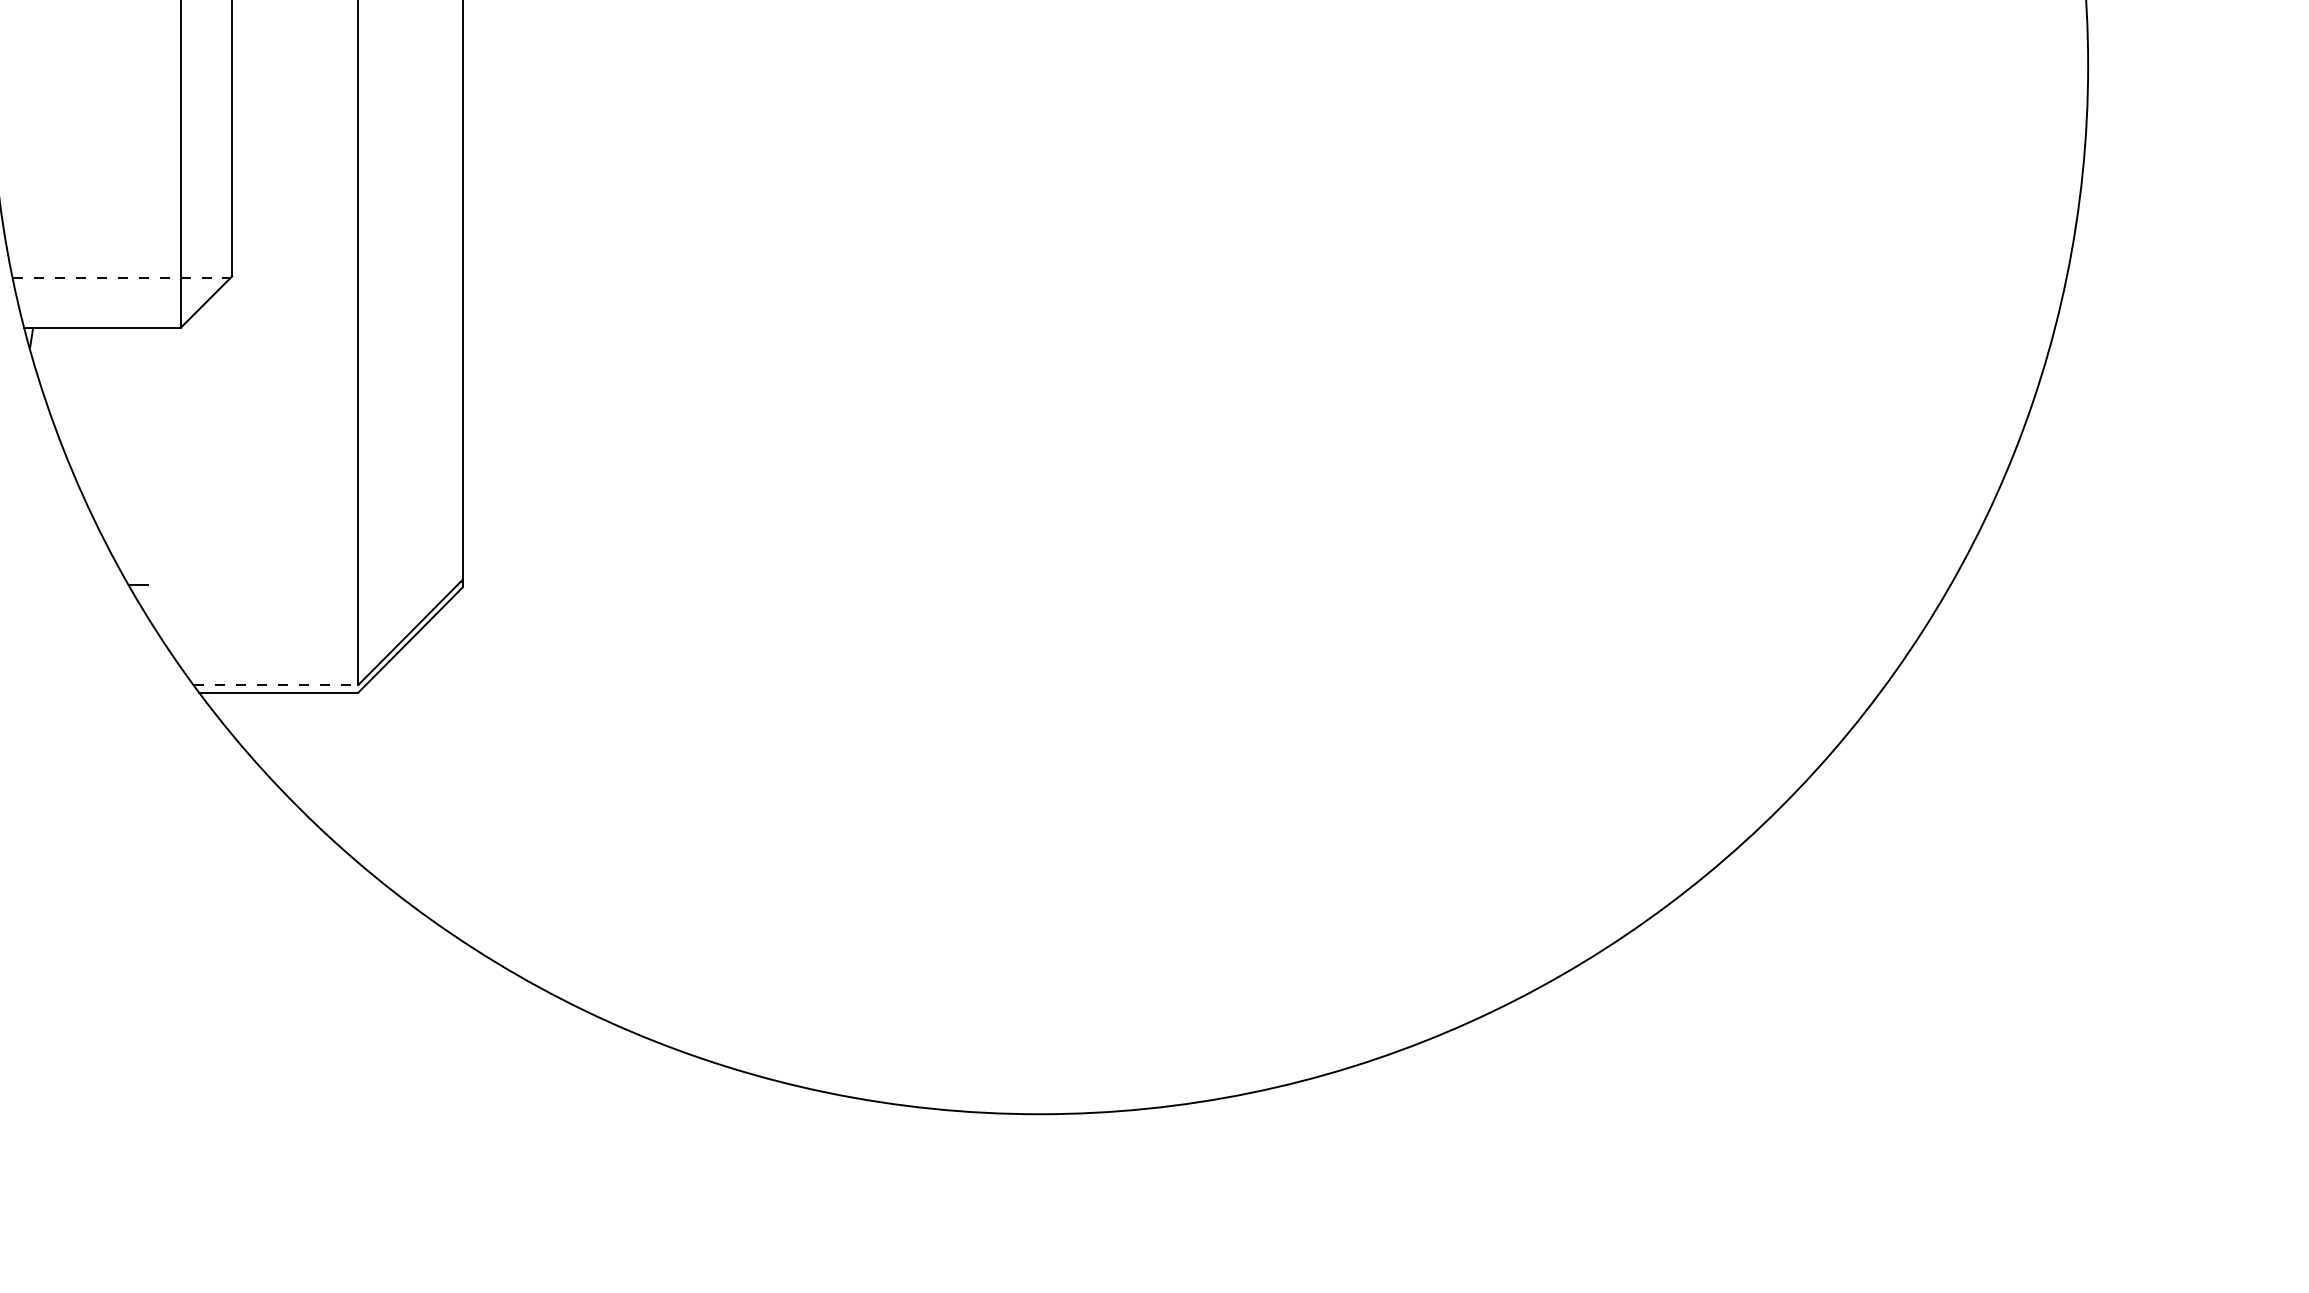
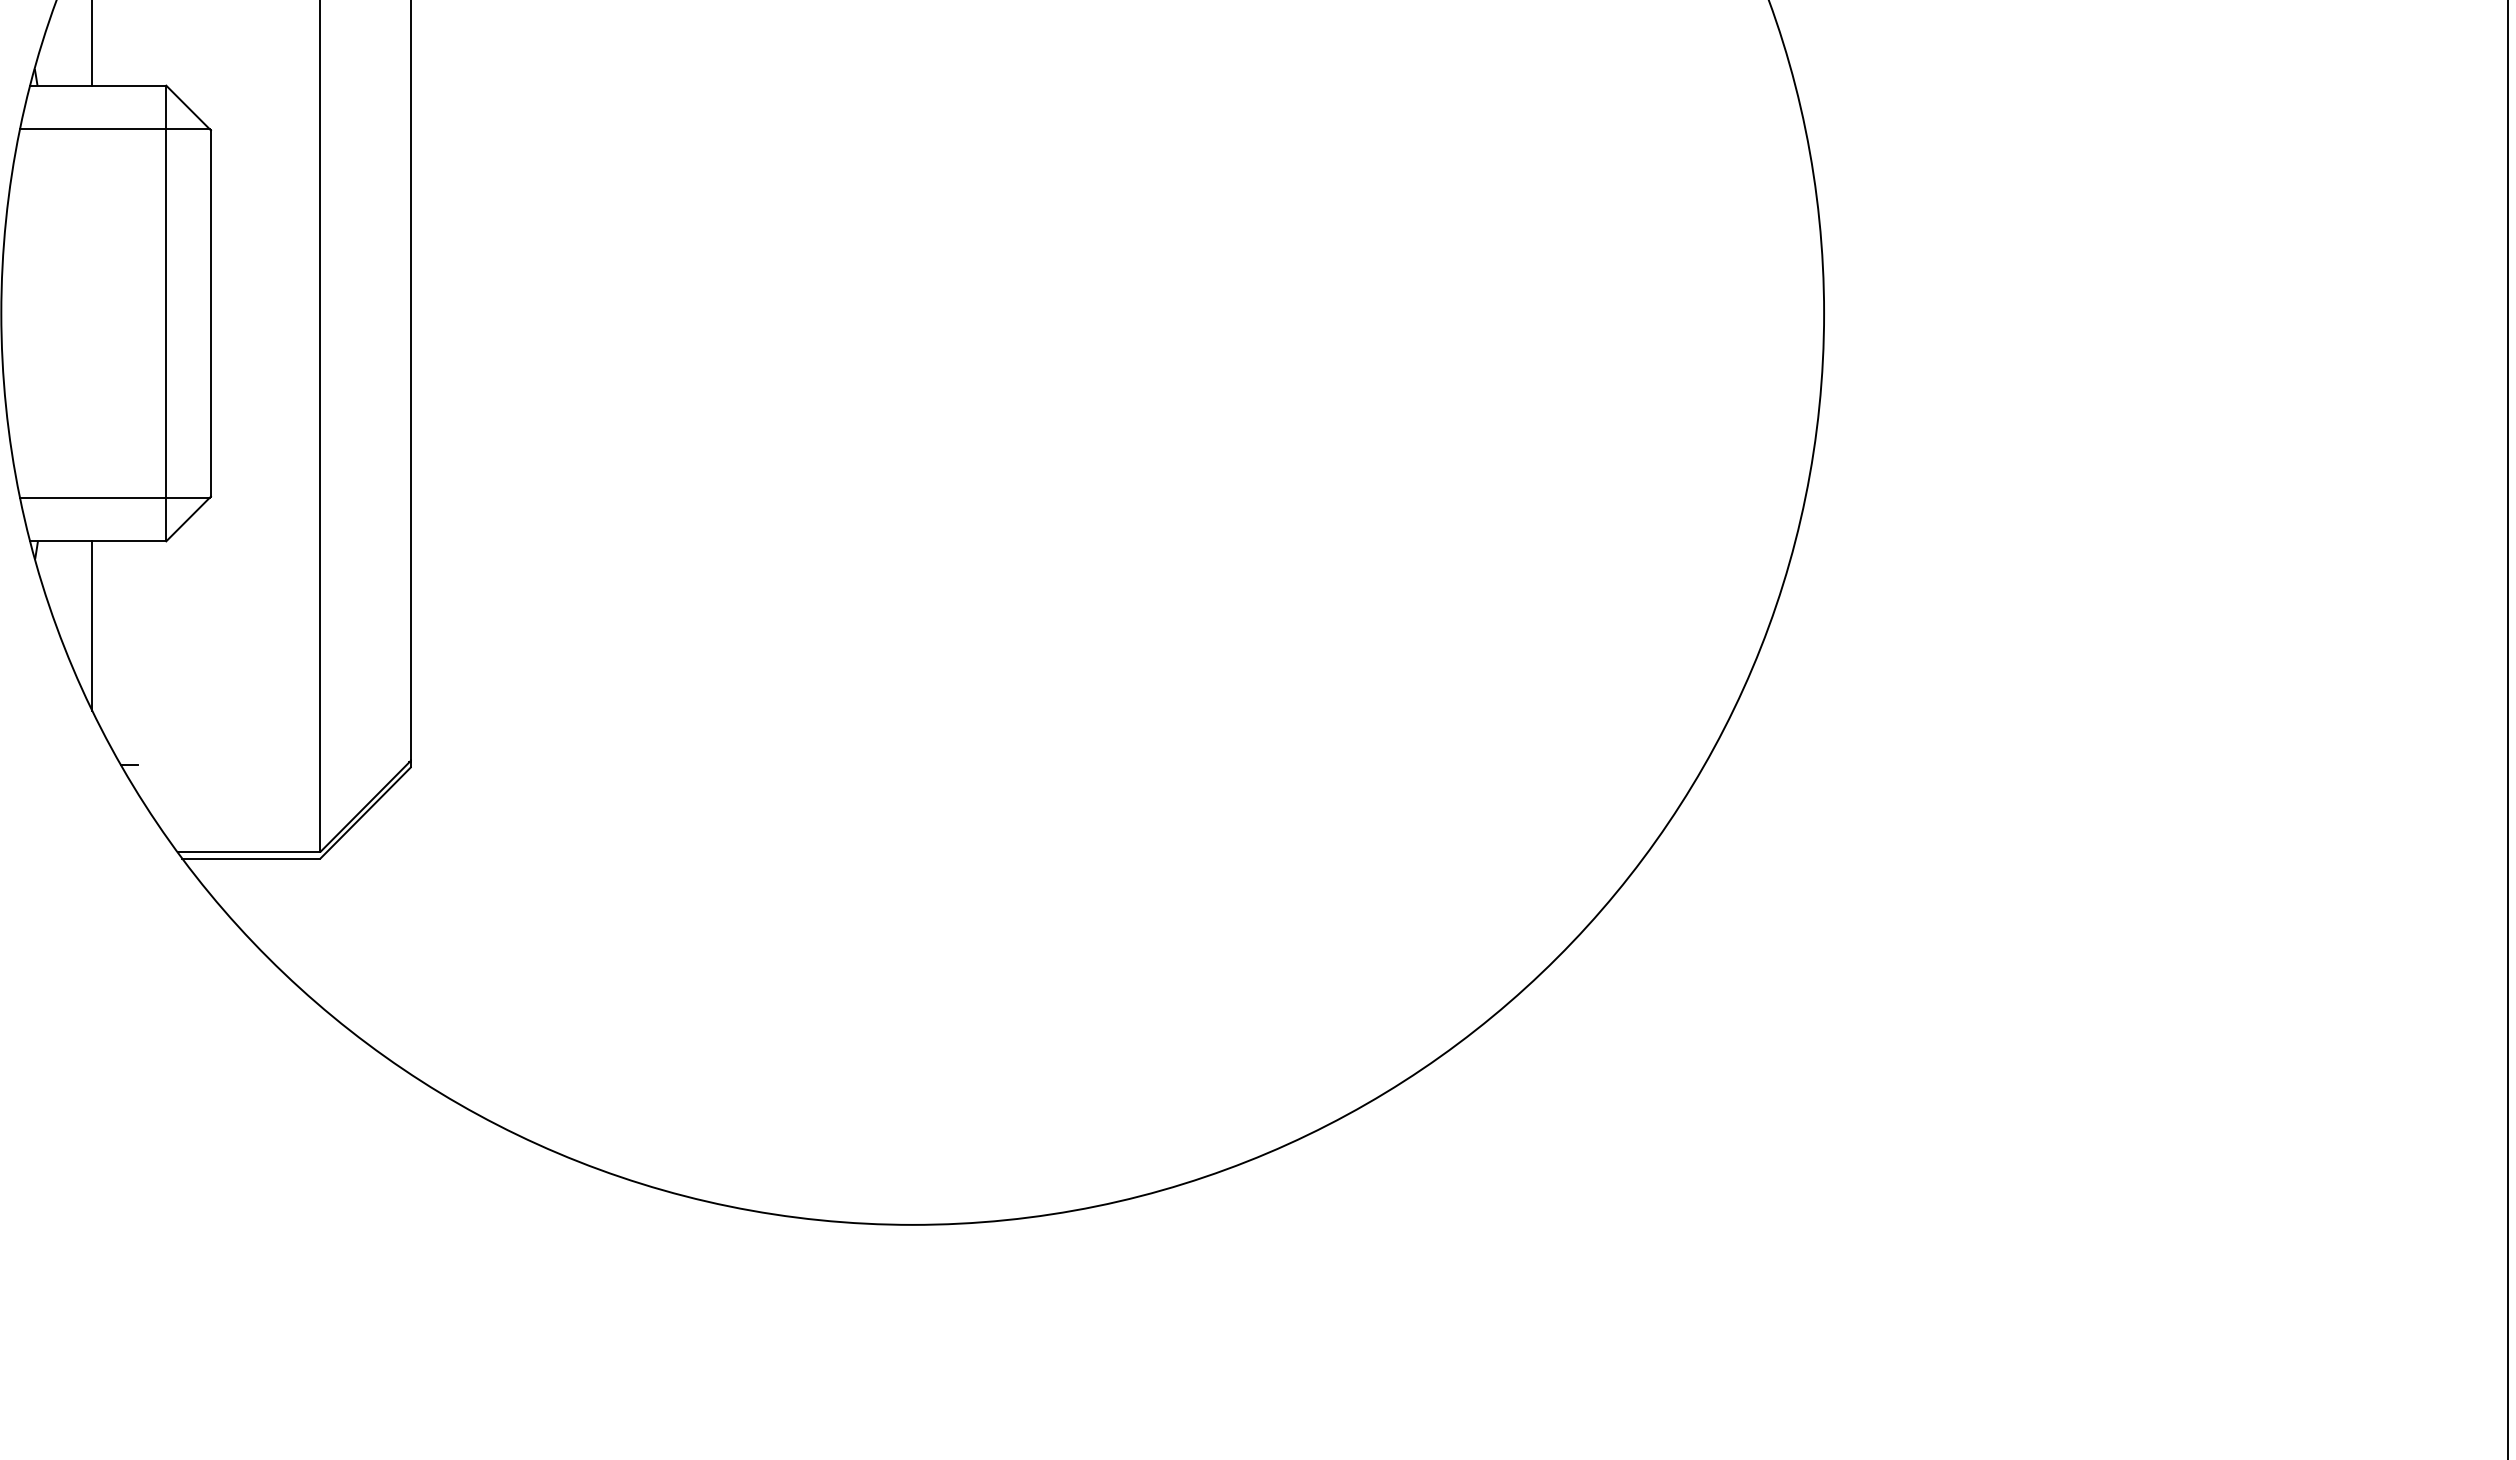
line: (122, 277) -> (115, 497), dashed -> solid
line: (95, 424) -> (92, 625), added
line: (276, 685) -> (249, 852), dashed -> solid

